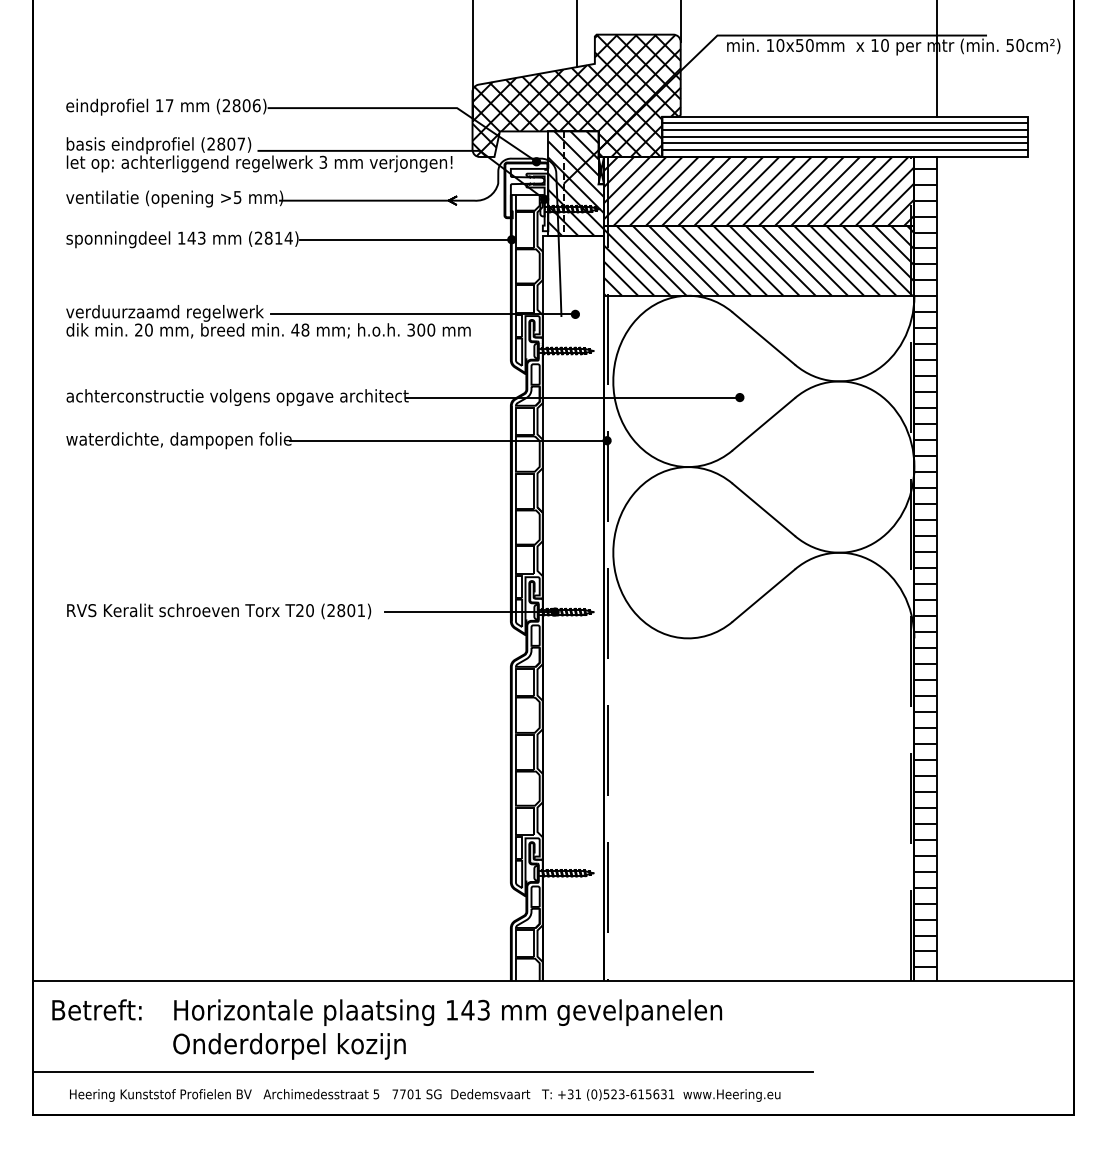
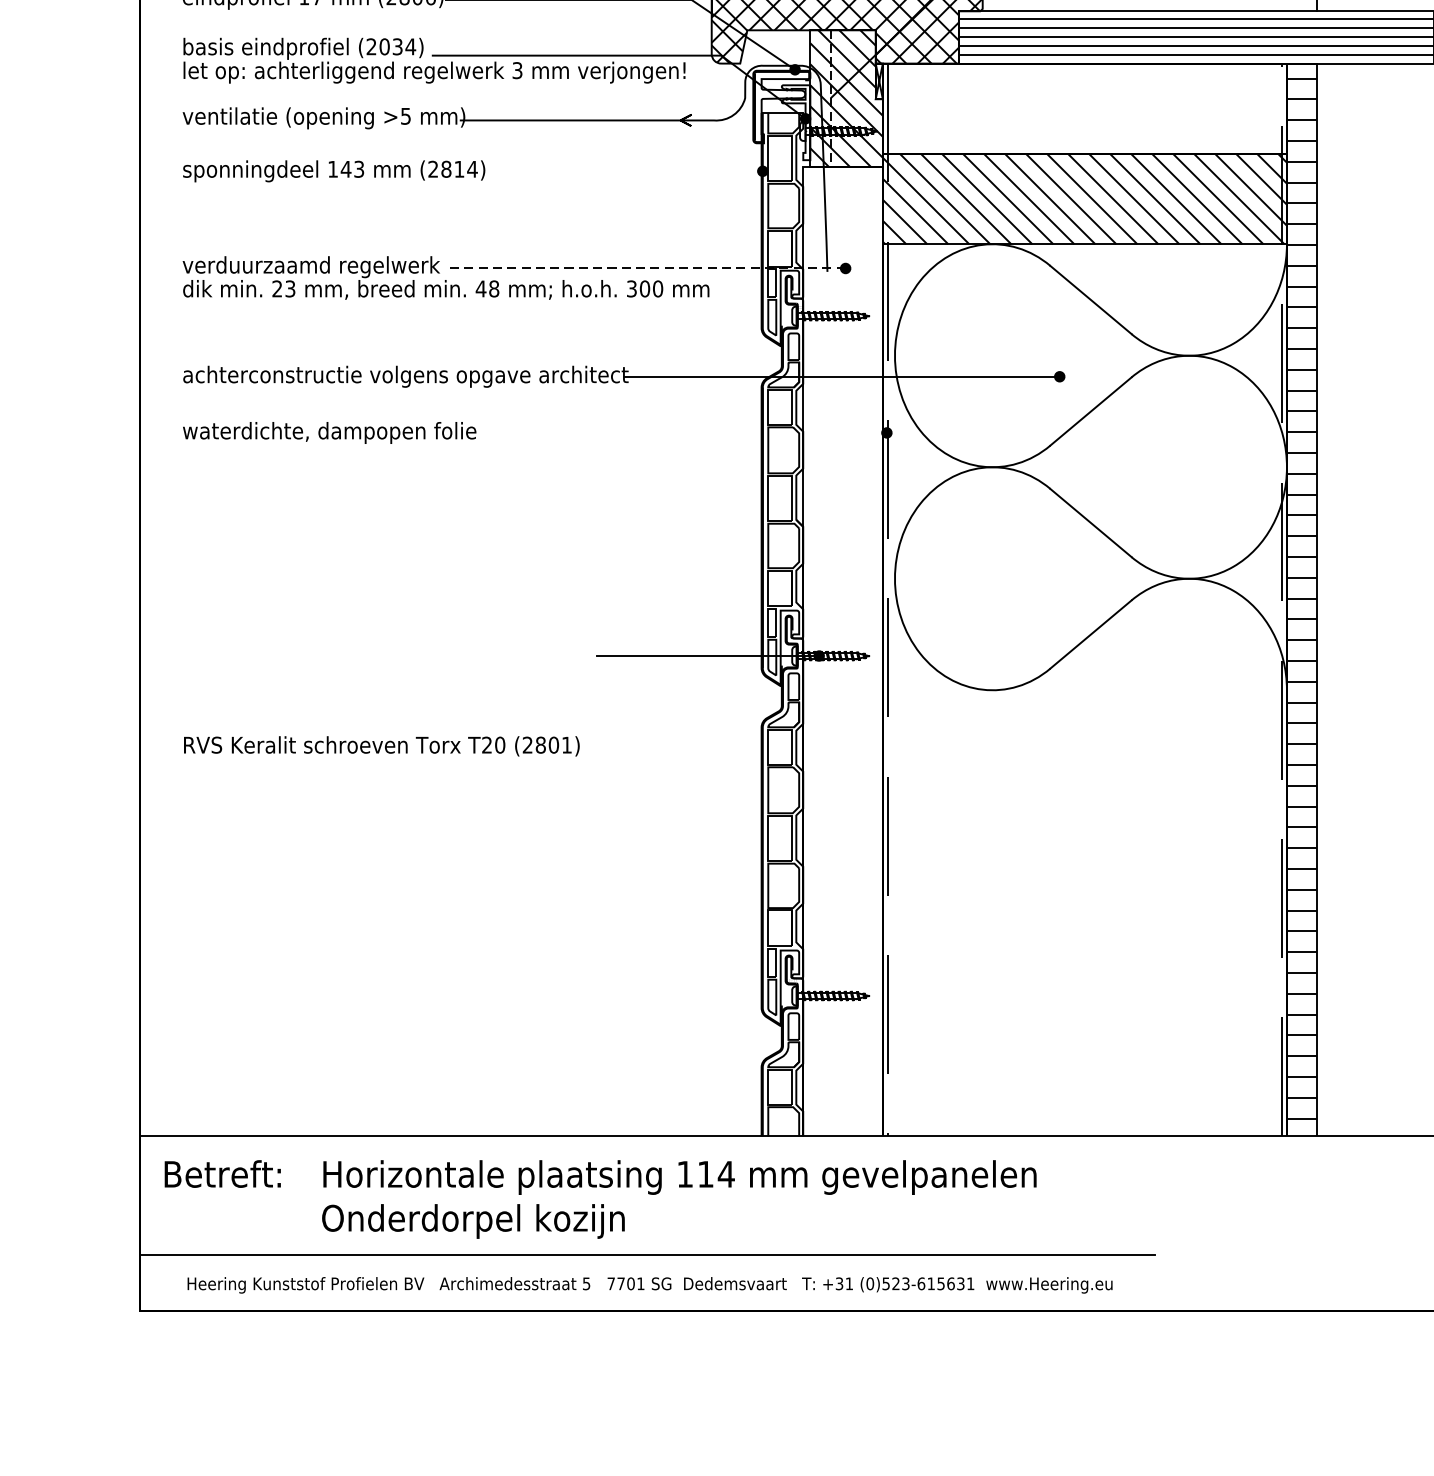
text: (231, 143) -> (397, 46), (2807) -> (2034)
hatch: (759, 191) -> (1085, 108), removed
line: (405, 239) -> (624, 171), removed
line: (422, 314) -> (646, 268), solid -> dashed
text: (148, 329) -> (289, 288), 20 -> 23
line: (448, 440) -> (680, 432), removed
text: (219, 611) -> (382, 746), moved
text: (475, 1009) -> (715, 1173), 143 -> 114

